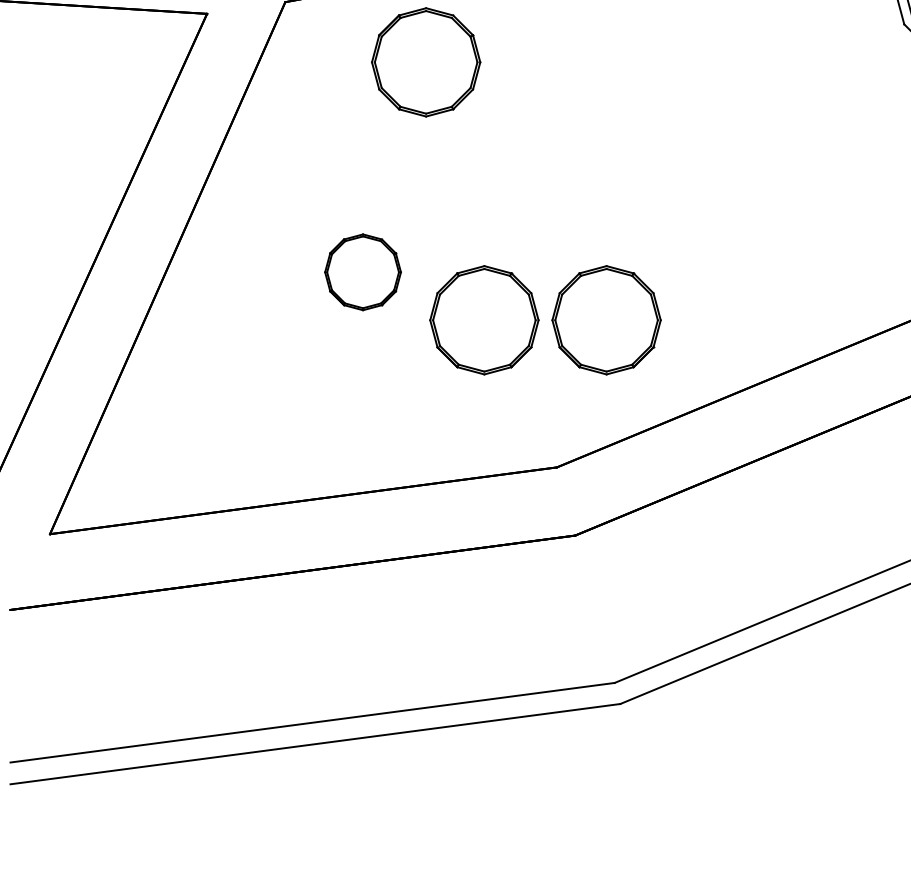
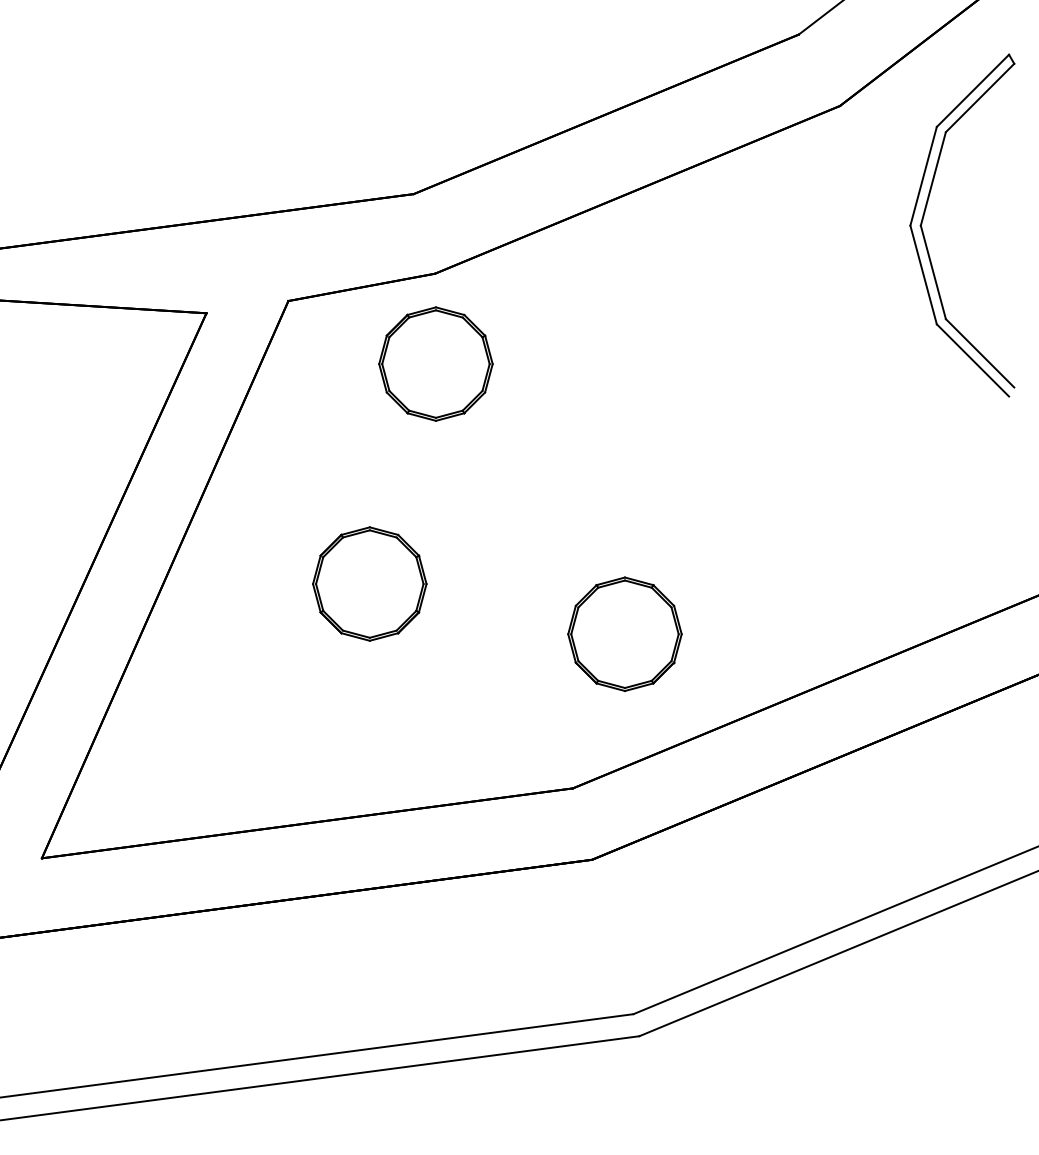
part: (362, 271) -> (369, 583), size x1.43
part: (483, 319) -> (496, 633), removed

